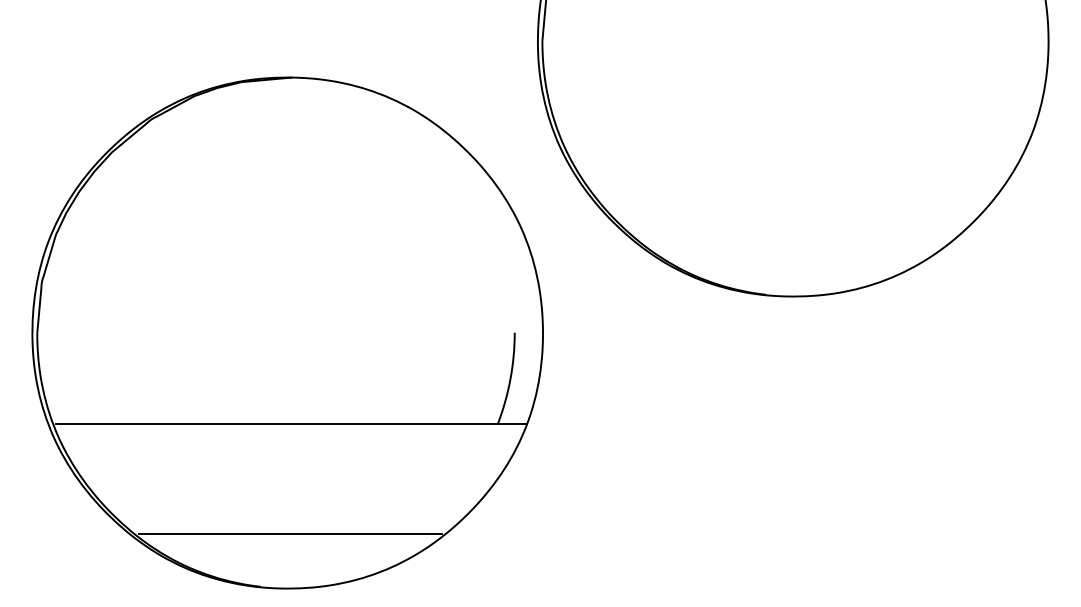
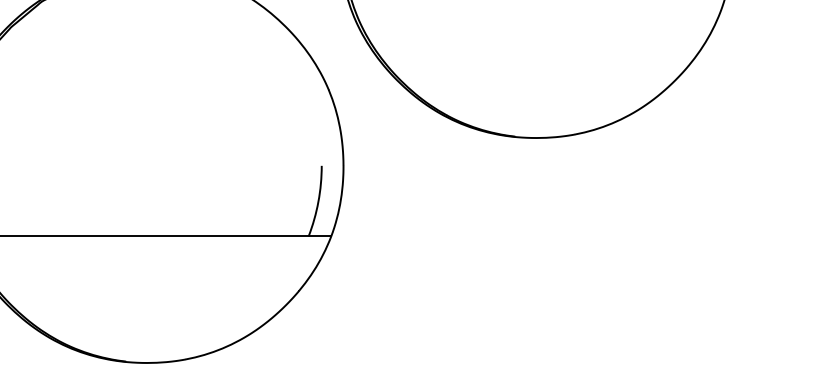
line: (290, 533) -> (149, 320), removed

